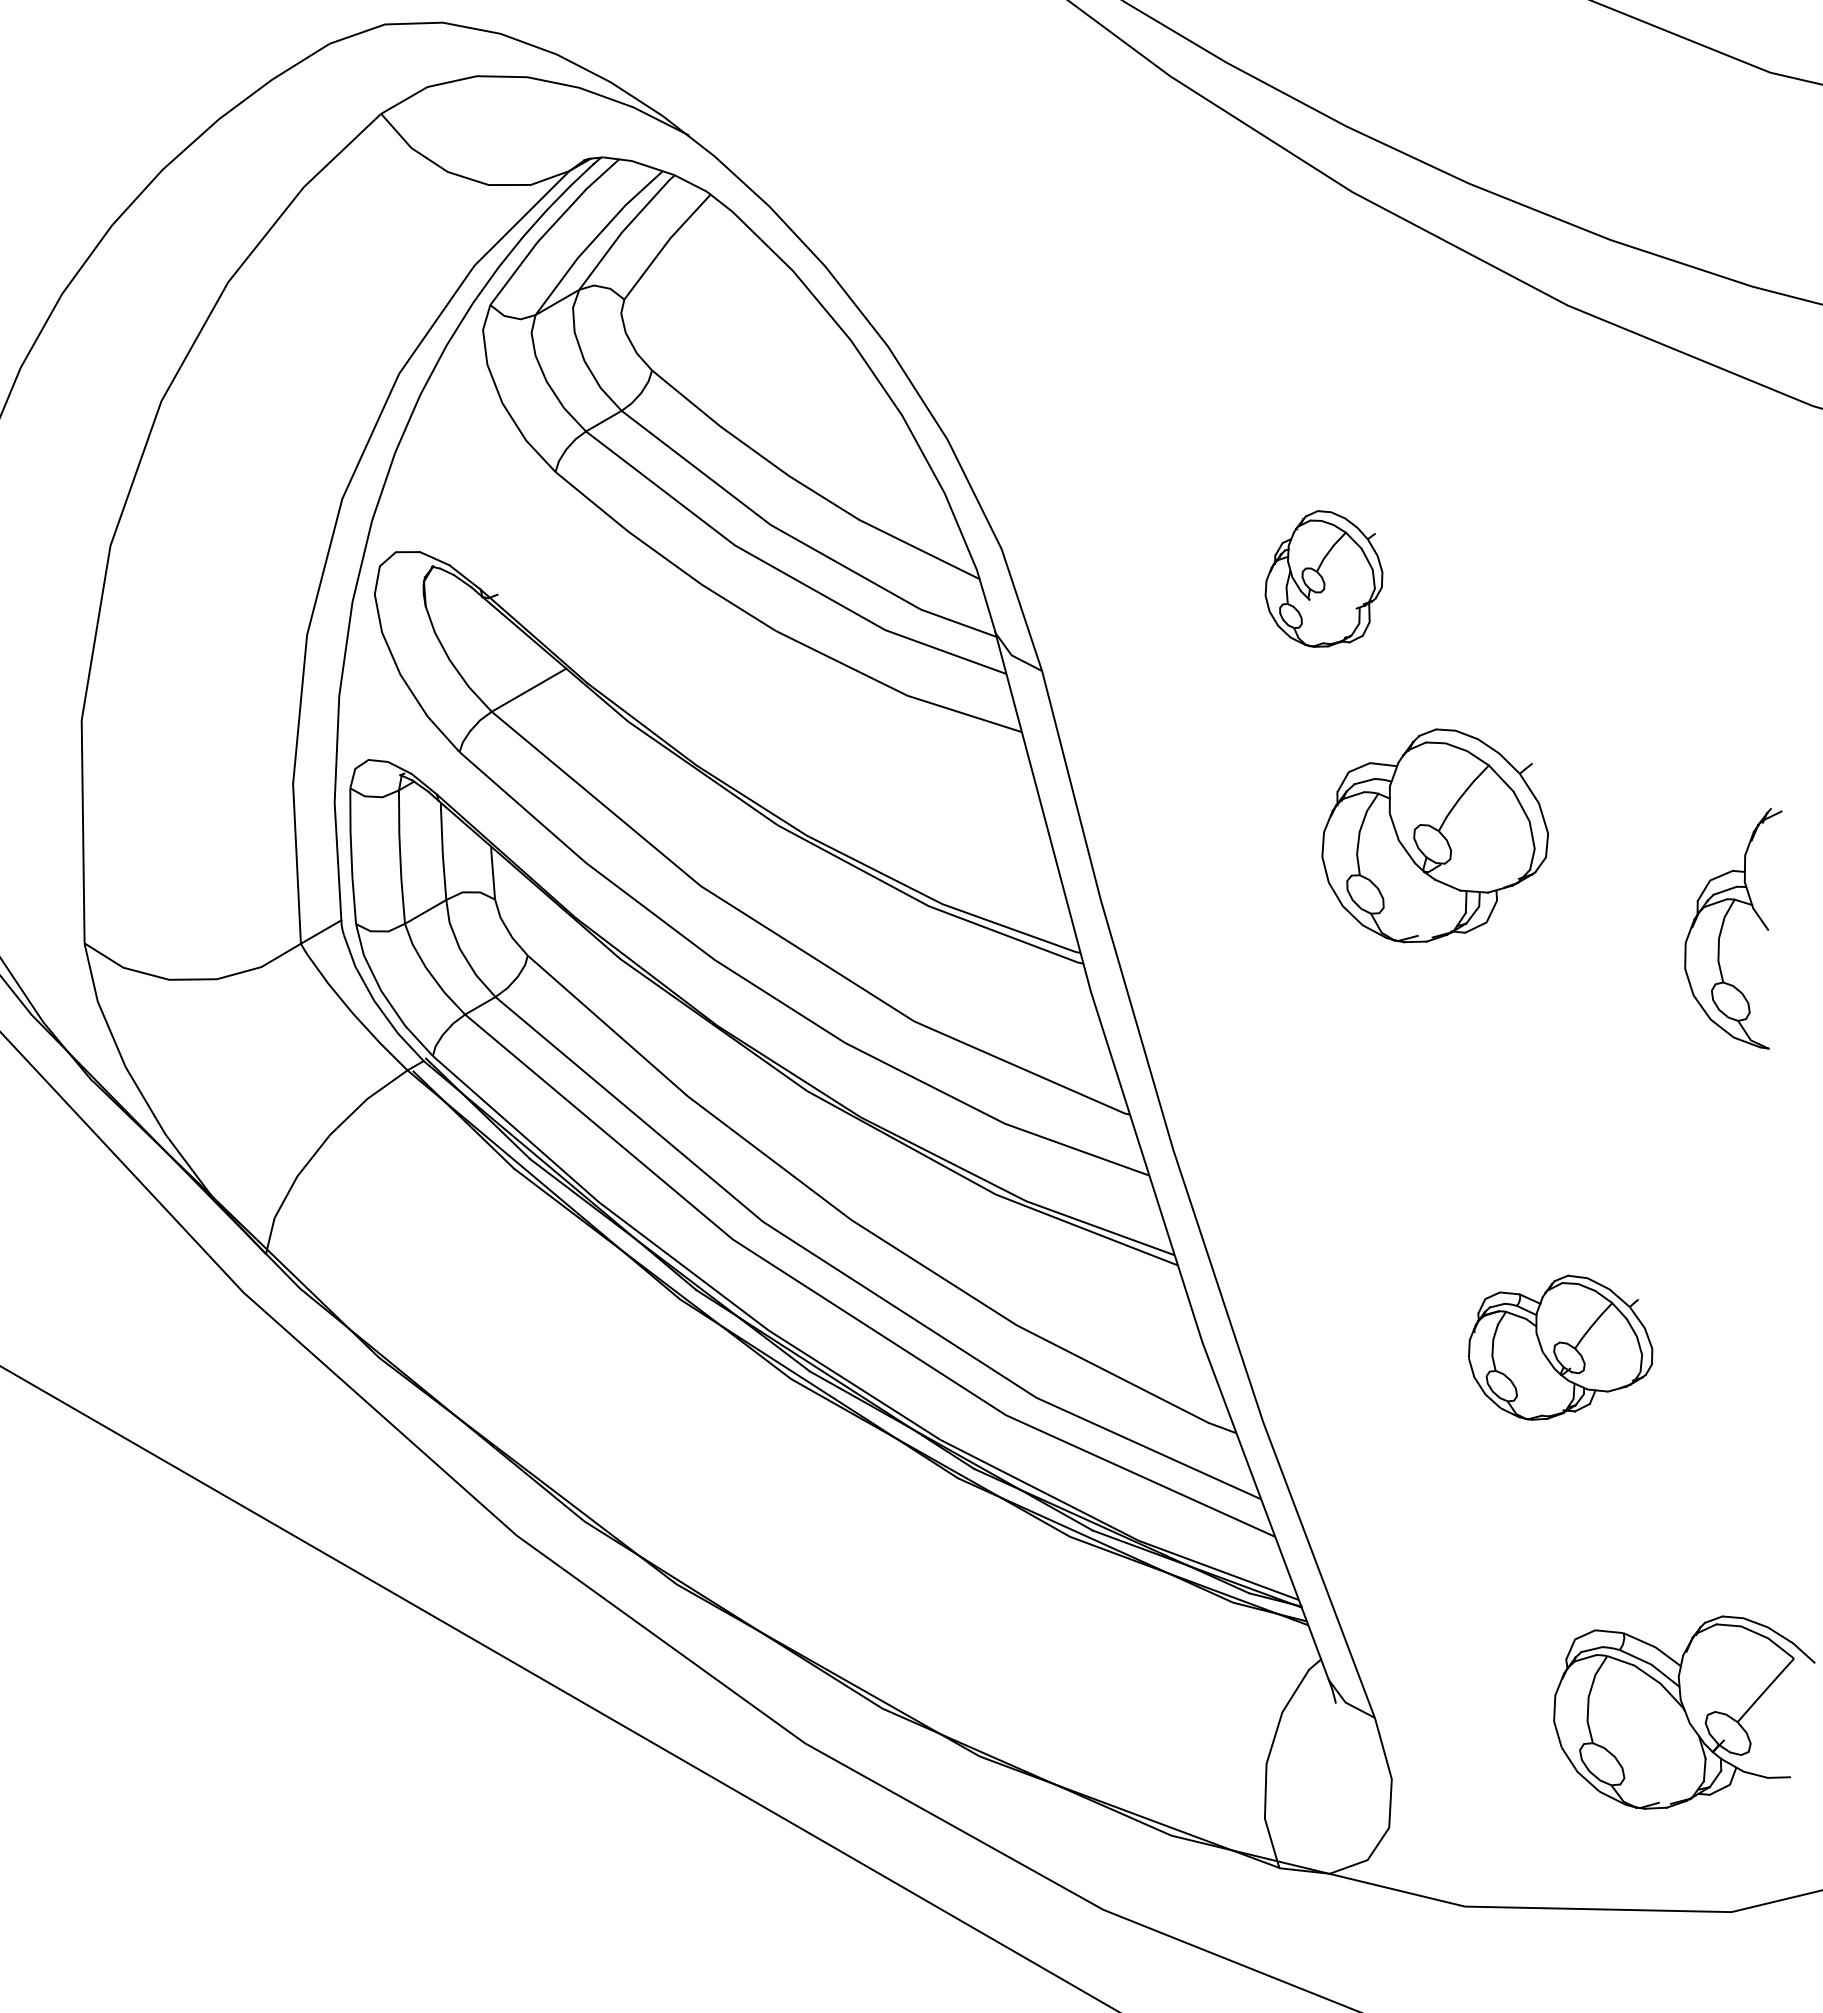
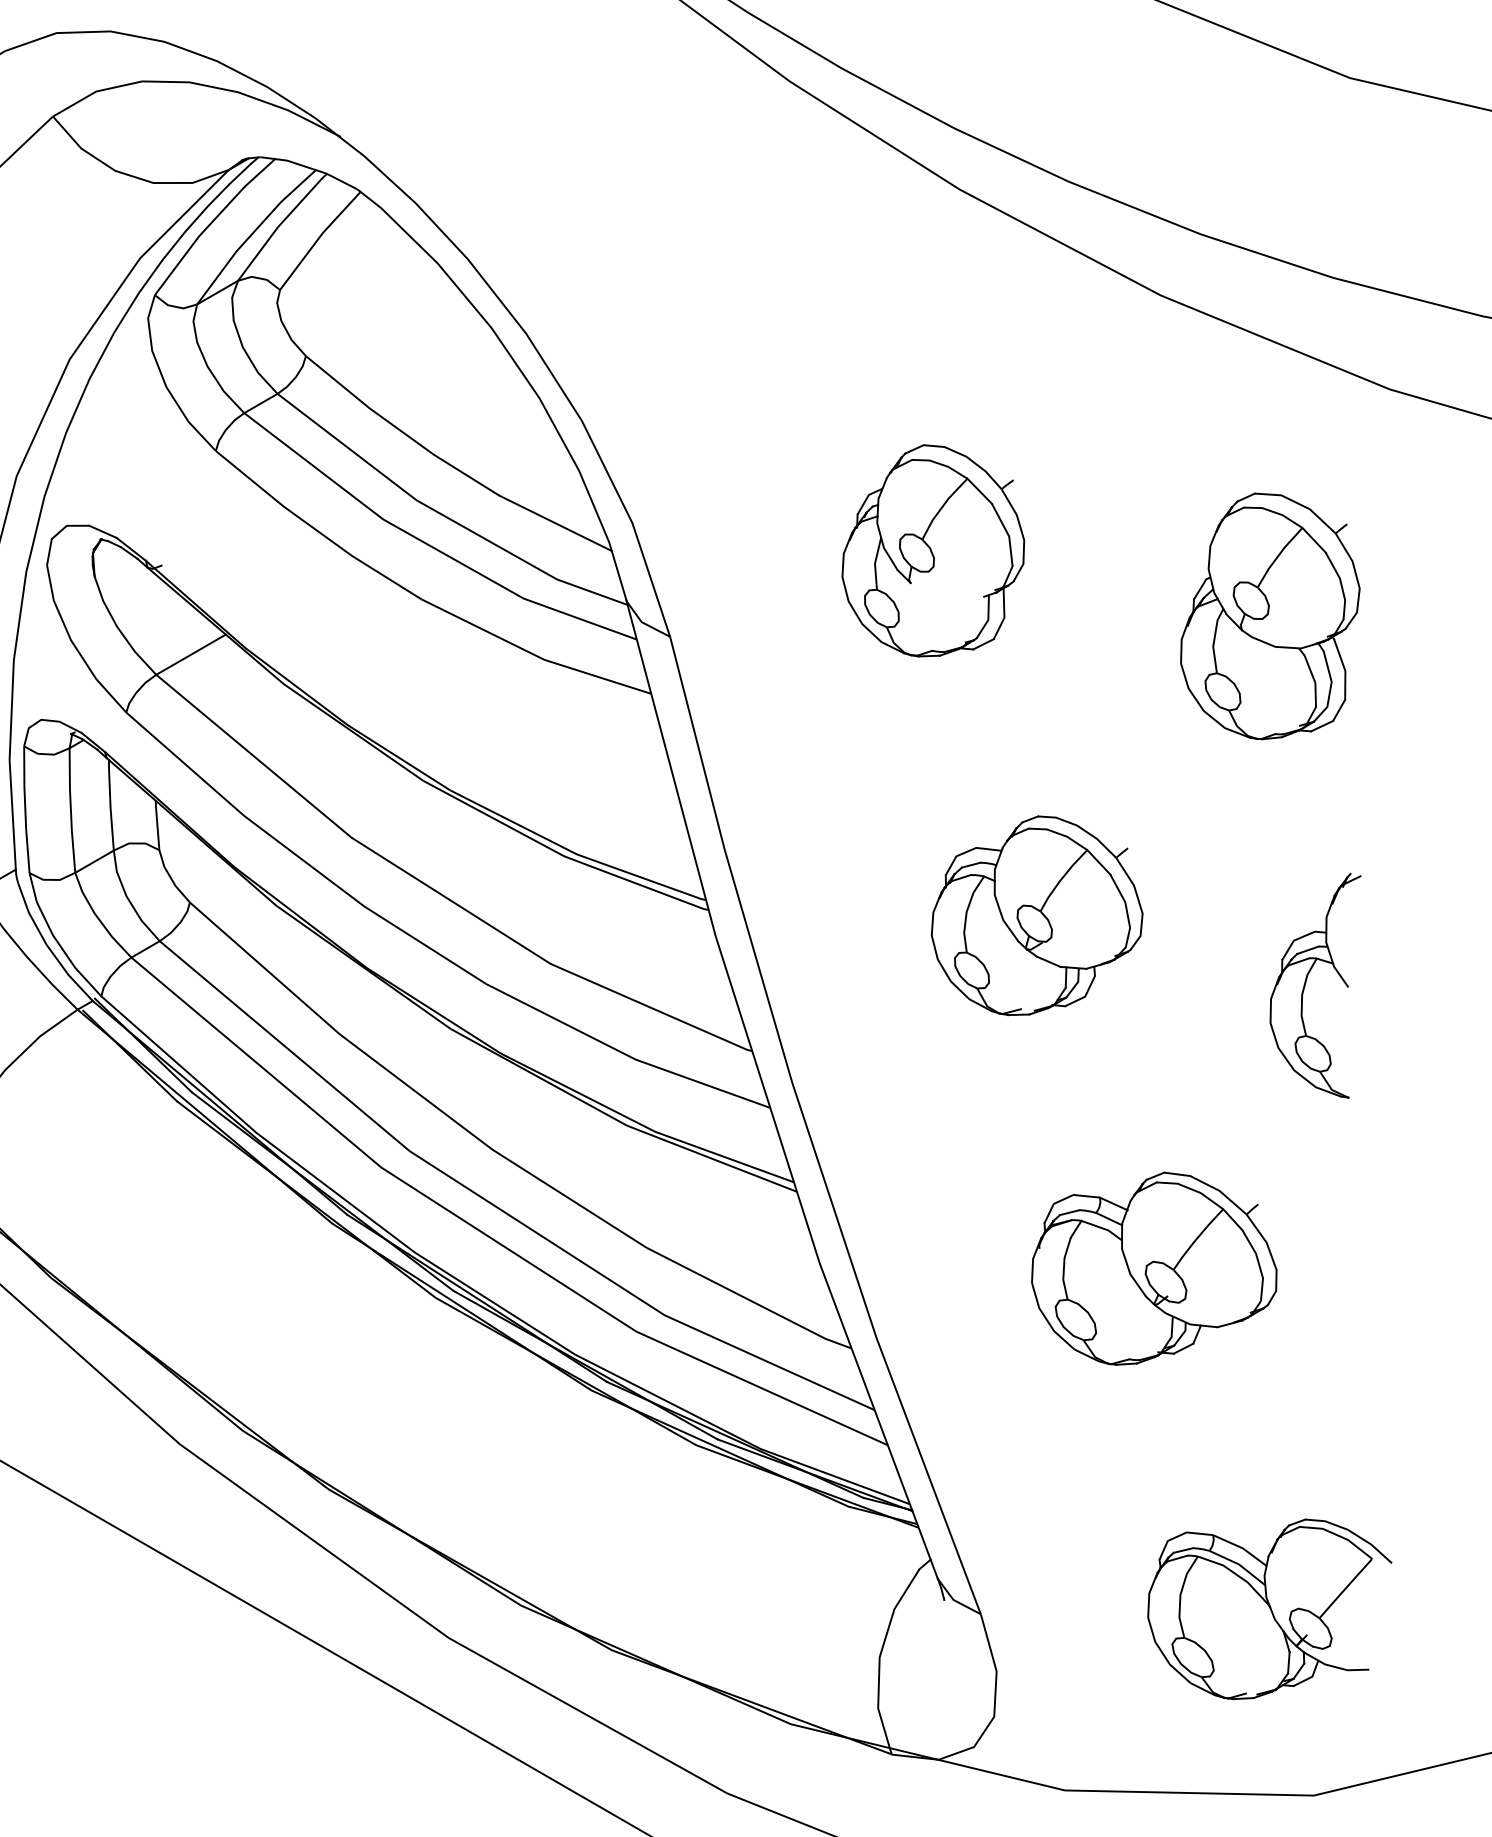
part: (1323, 578) -> (932, 550), size x1.67
part: (1684, 648) -> (1269, 615), added
part: (1434, 835) -> (1036, 915), moved
part: (1723, 926) -> (1306, 983), moved
part: (1560, 1347) -> (1154, 1268), size x1.43

